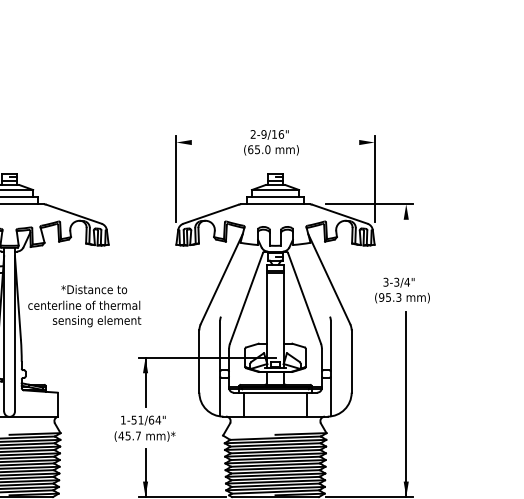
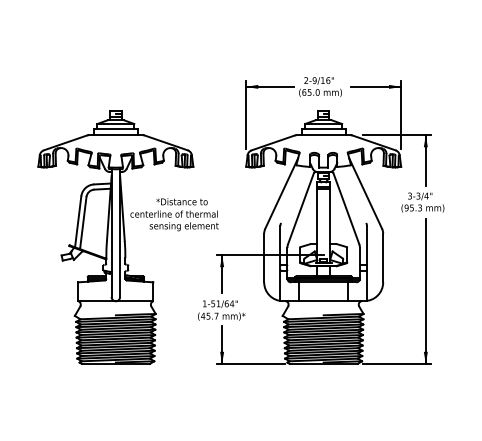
line: (206, 142) -> (269, 86), added
line: (343, 142) -> (376, 86), added
line: (405, 236) -> (425, 160), added

